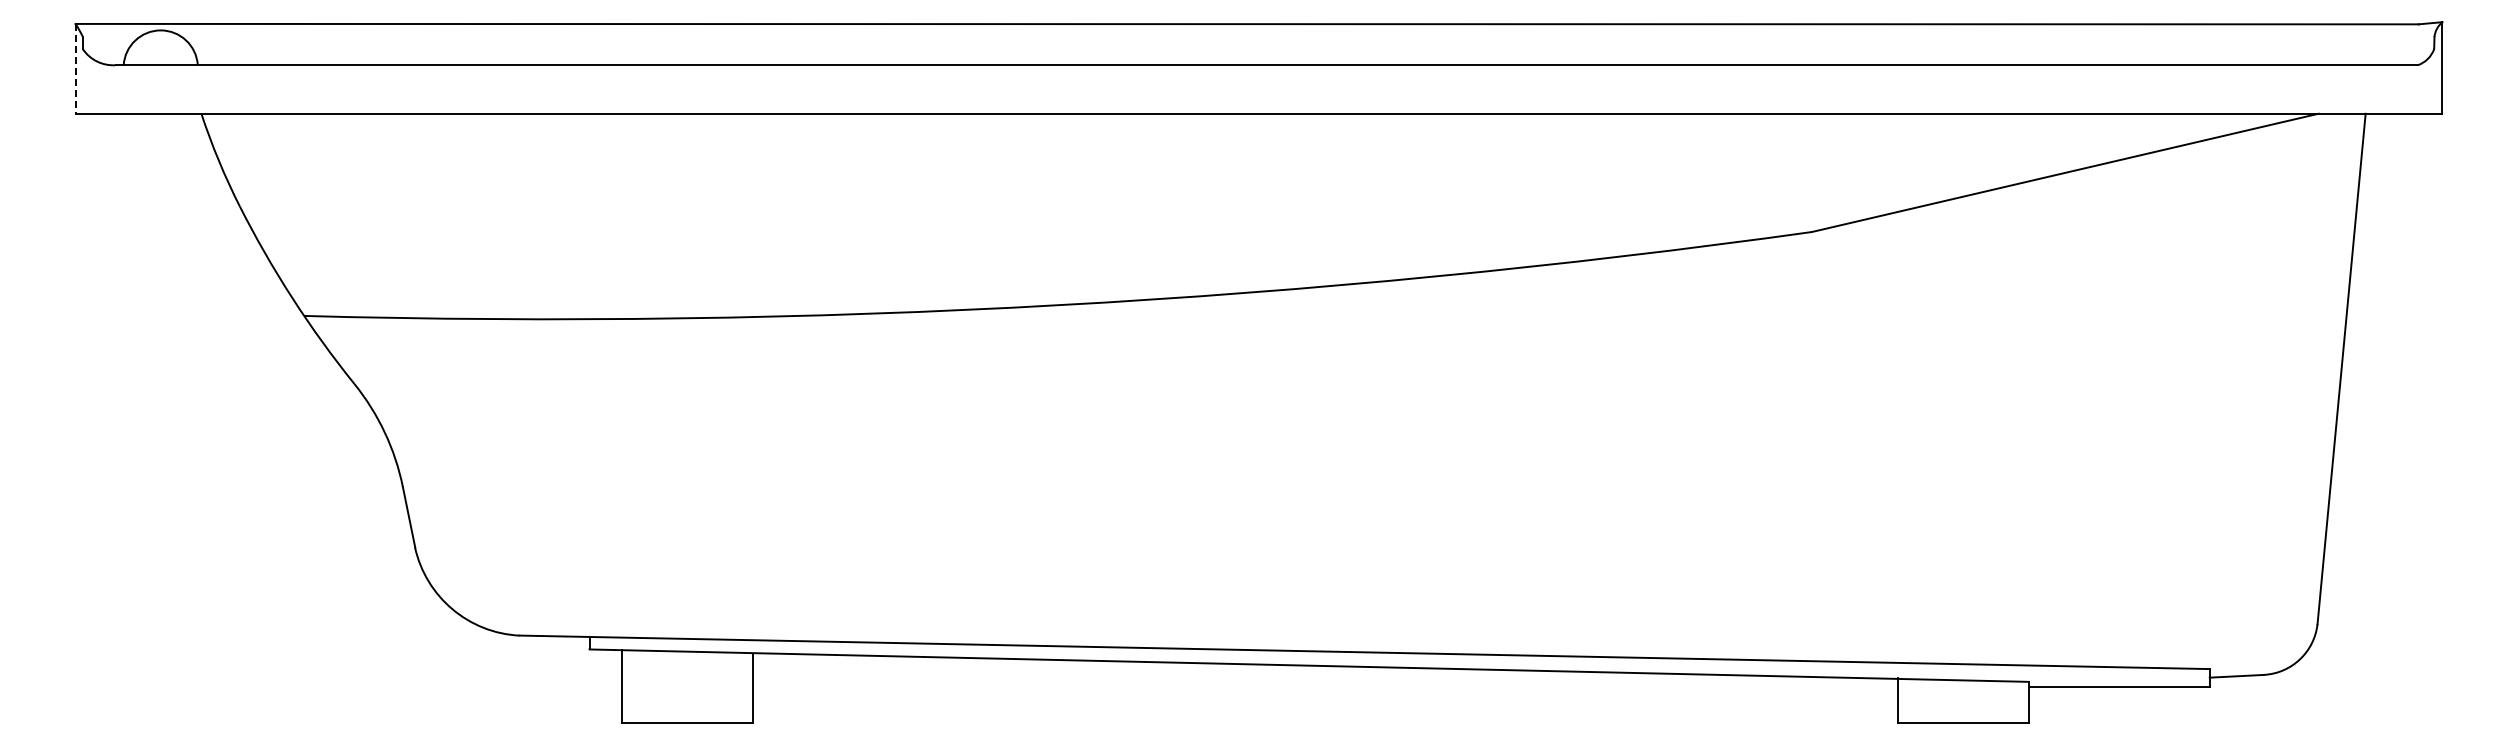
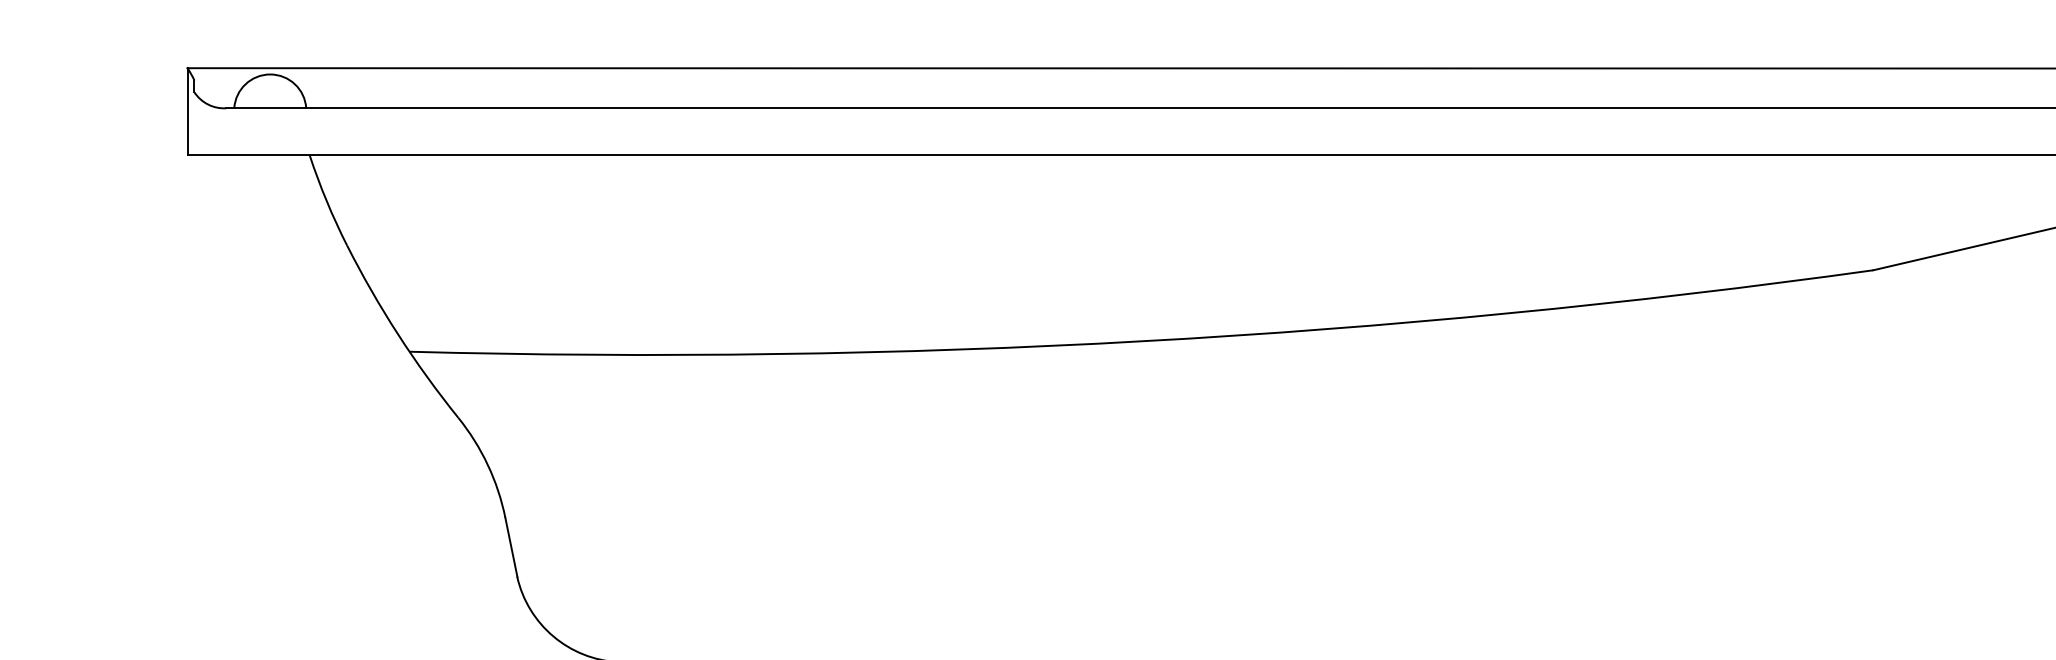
line: (75, 68) -> (187, 111), dashed -> solid

